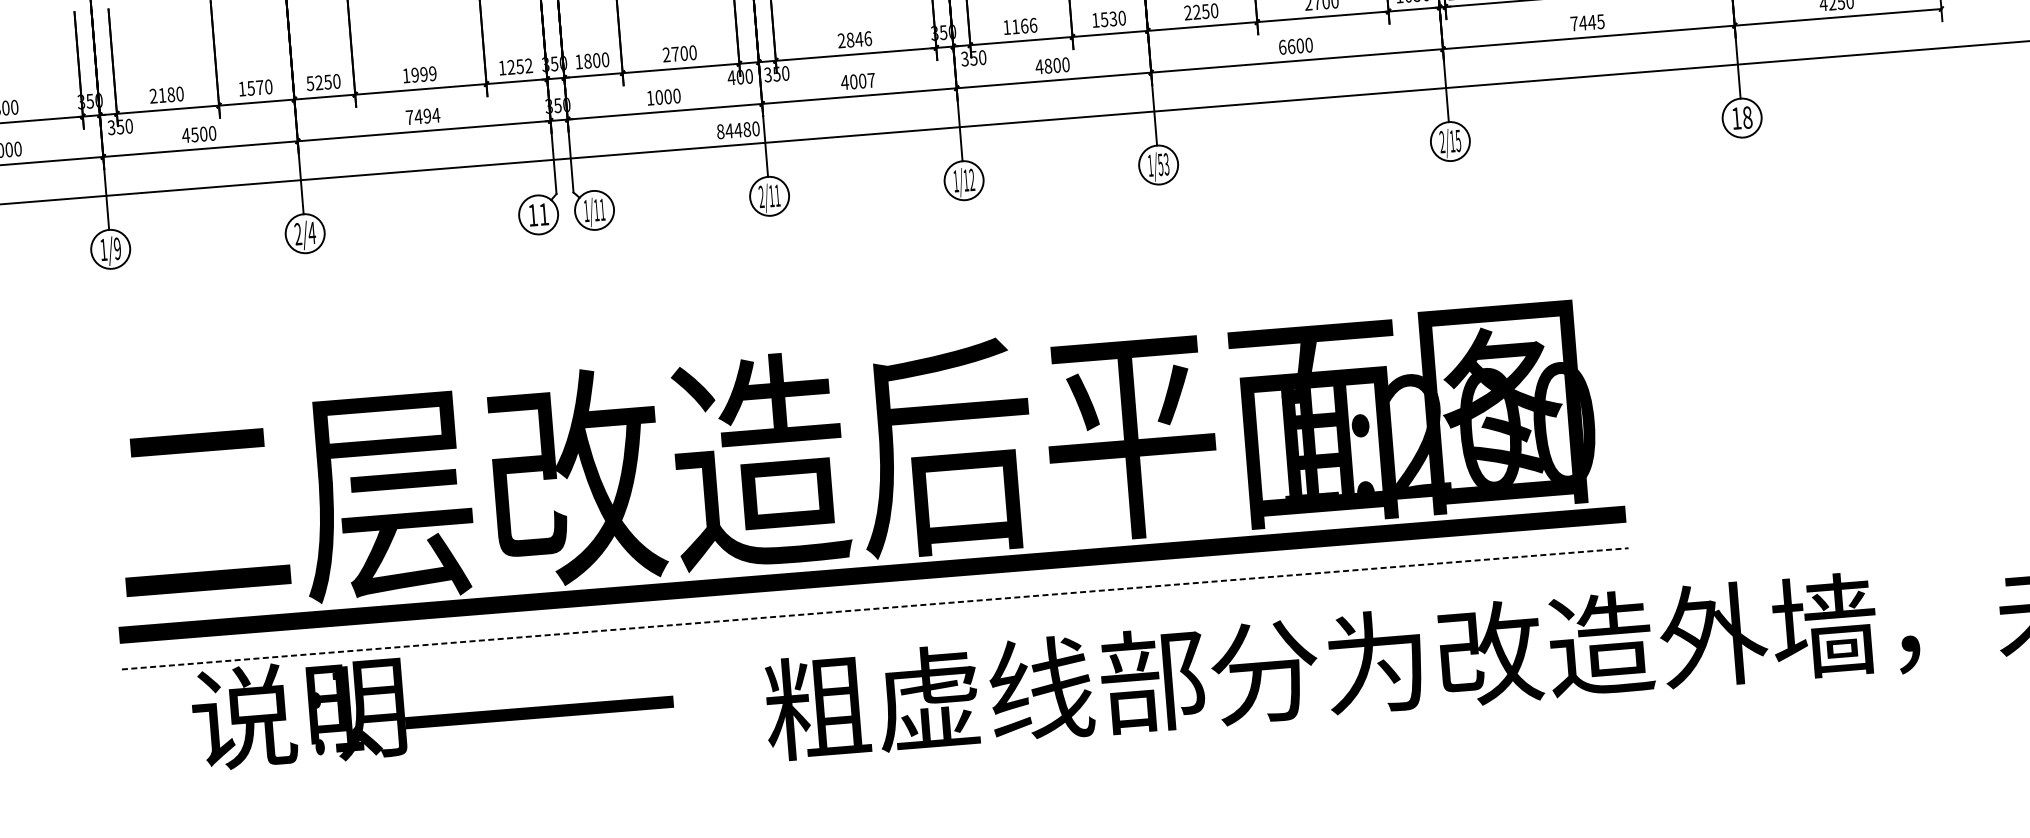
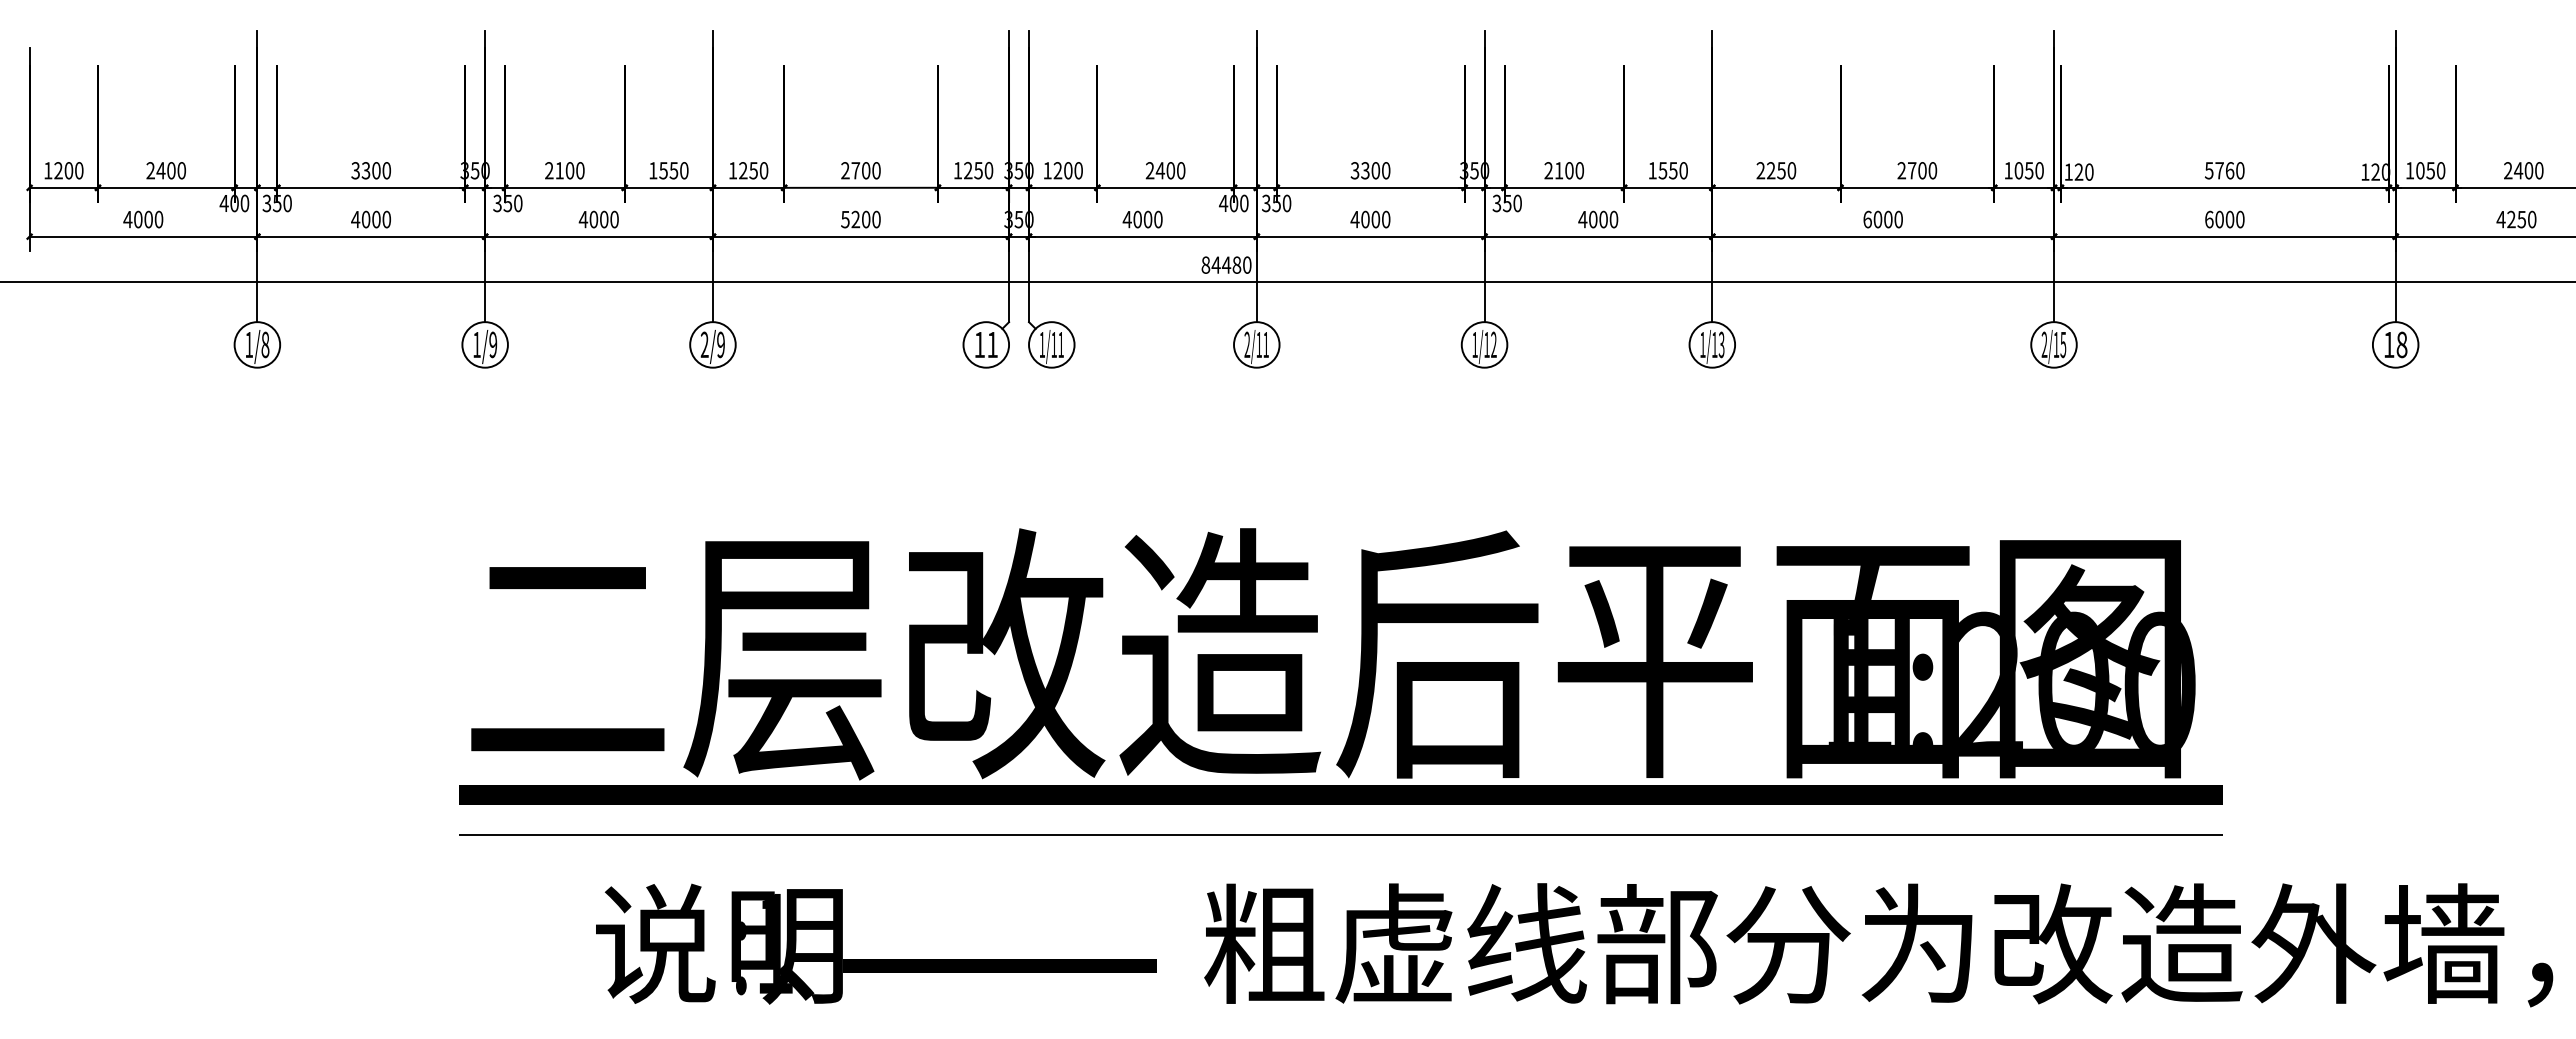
text: (1113, 18) -> (1673, 170), 1530 -> 1550
text: (1587, 22) -> (2224, 219), 7445 -> 6000
text: (1020, 26) -> (1564, 170), 1166 -> 2100
text: (854, 39) -> (1370, 170), 2846 -> 3300
text: (1291, 46) -> (1877, 219), 6600 -> 6000
text: (675, 54) -> (1160, 170), 2700 -> 2400
text: (587, 61) -> (1057, 170), 1800 -> 1200
text: (528, 65) -> (988, 170), 1252 -> 1250
text: (1048, 66) -> (1593, 219), 4800 -> 4000
text: (419, 74) -> (860, 170), 1999 -> 2700
text: (871, 80) -> (1386, 219), 4007 -> 4000
text: (309, 83) -> (732, 170), 5250 -> 1250
text: (259, 87) -> (673, 170), 1570 -> 1550
text: (170, 94) -> (569, 170), 2180 -> 2100
text: (649, 98) -> (1126, 219), 1000 -> 4000
text: (423, 116) -> (861, 219), 7494 -> 5200
text: (194, 134) -> (593, 219), 4500 -> 4000
text: (1160, 165) -> (1714, 345), 1/53 -> 1/13
text: (311, 232) -> (720, 344), 2/4 -> 2/9
line: (875, 608) -> (1341, 834), dashed -> solid
text: (432, 701) -> (876, 943), moved

